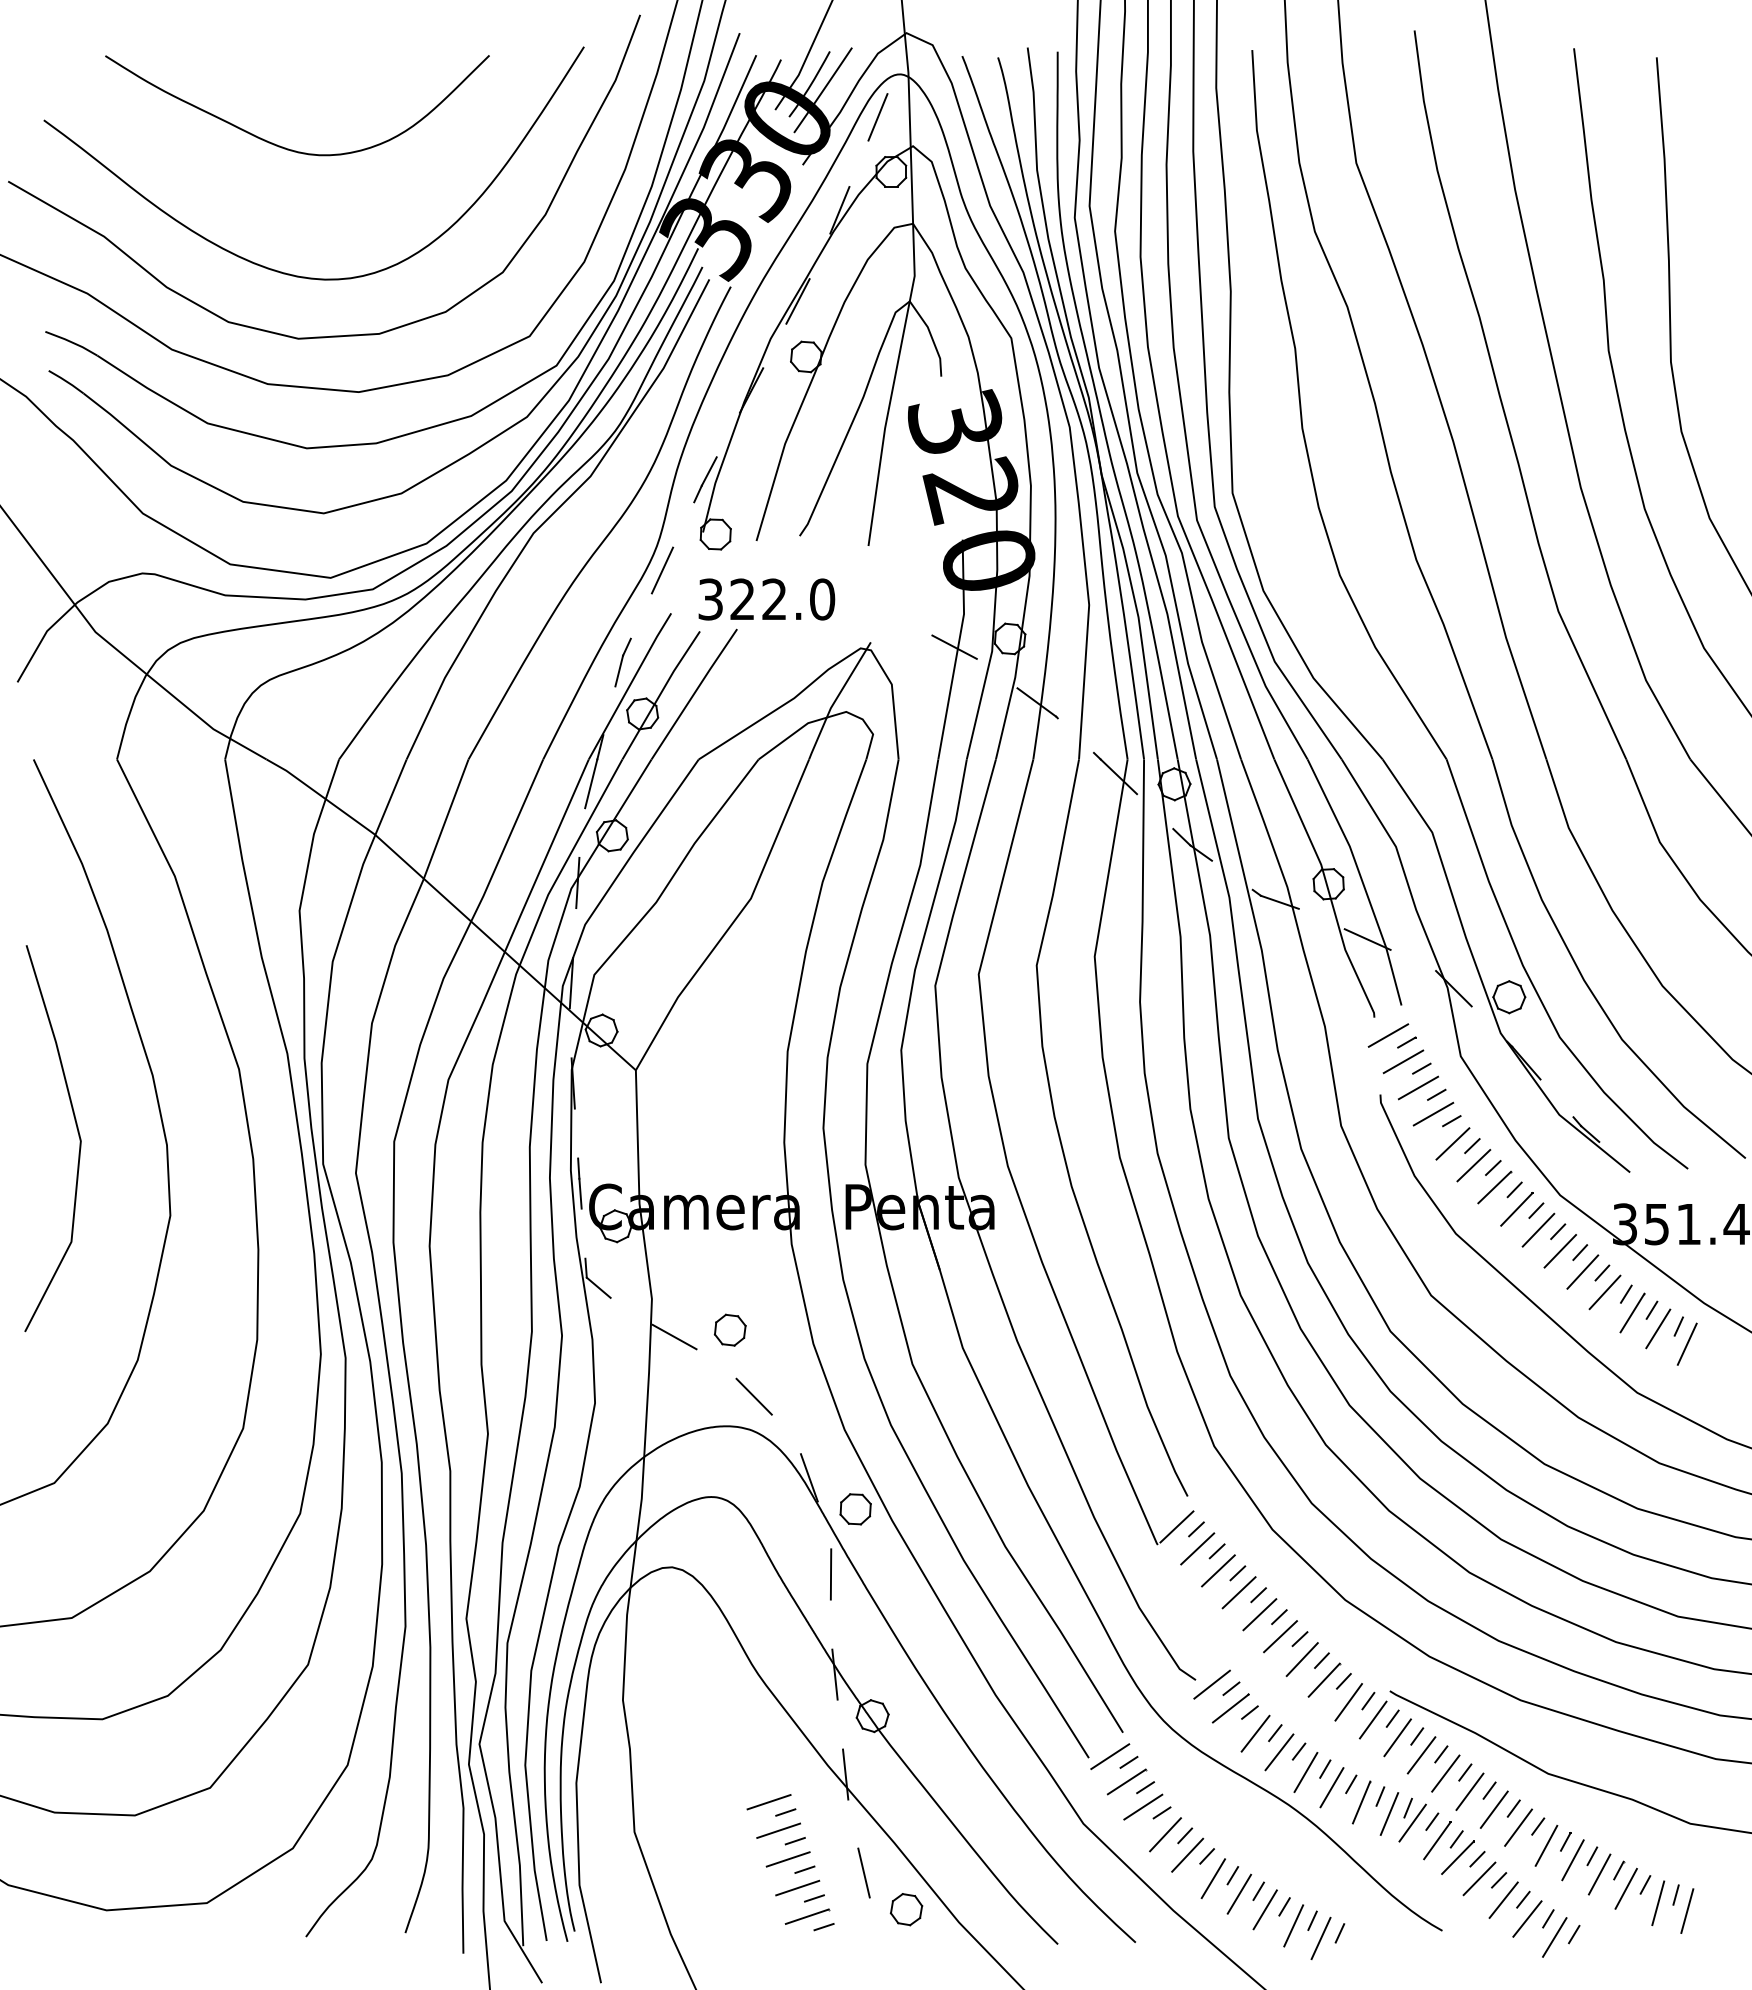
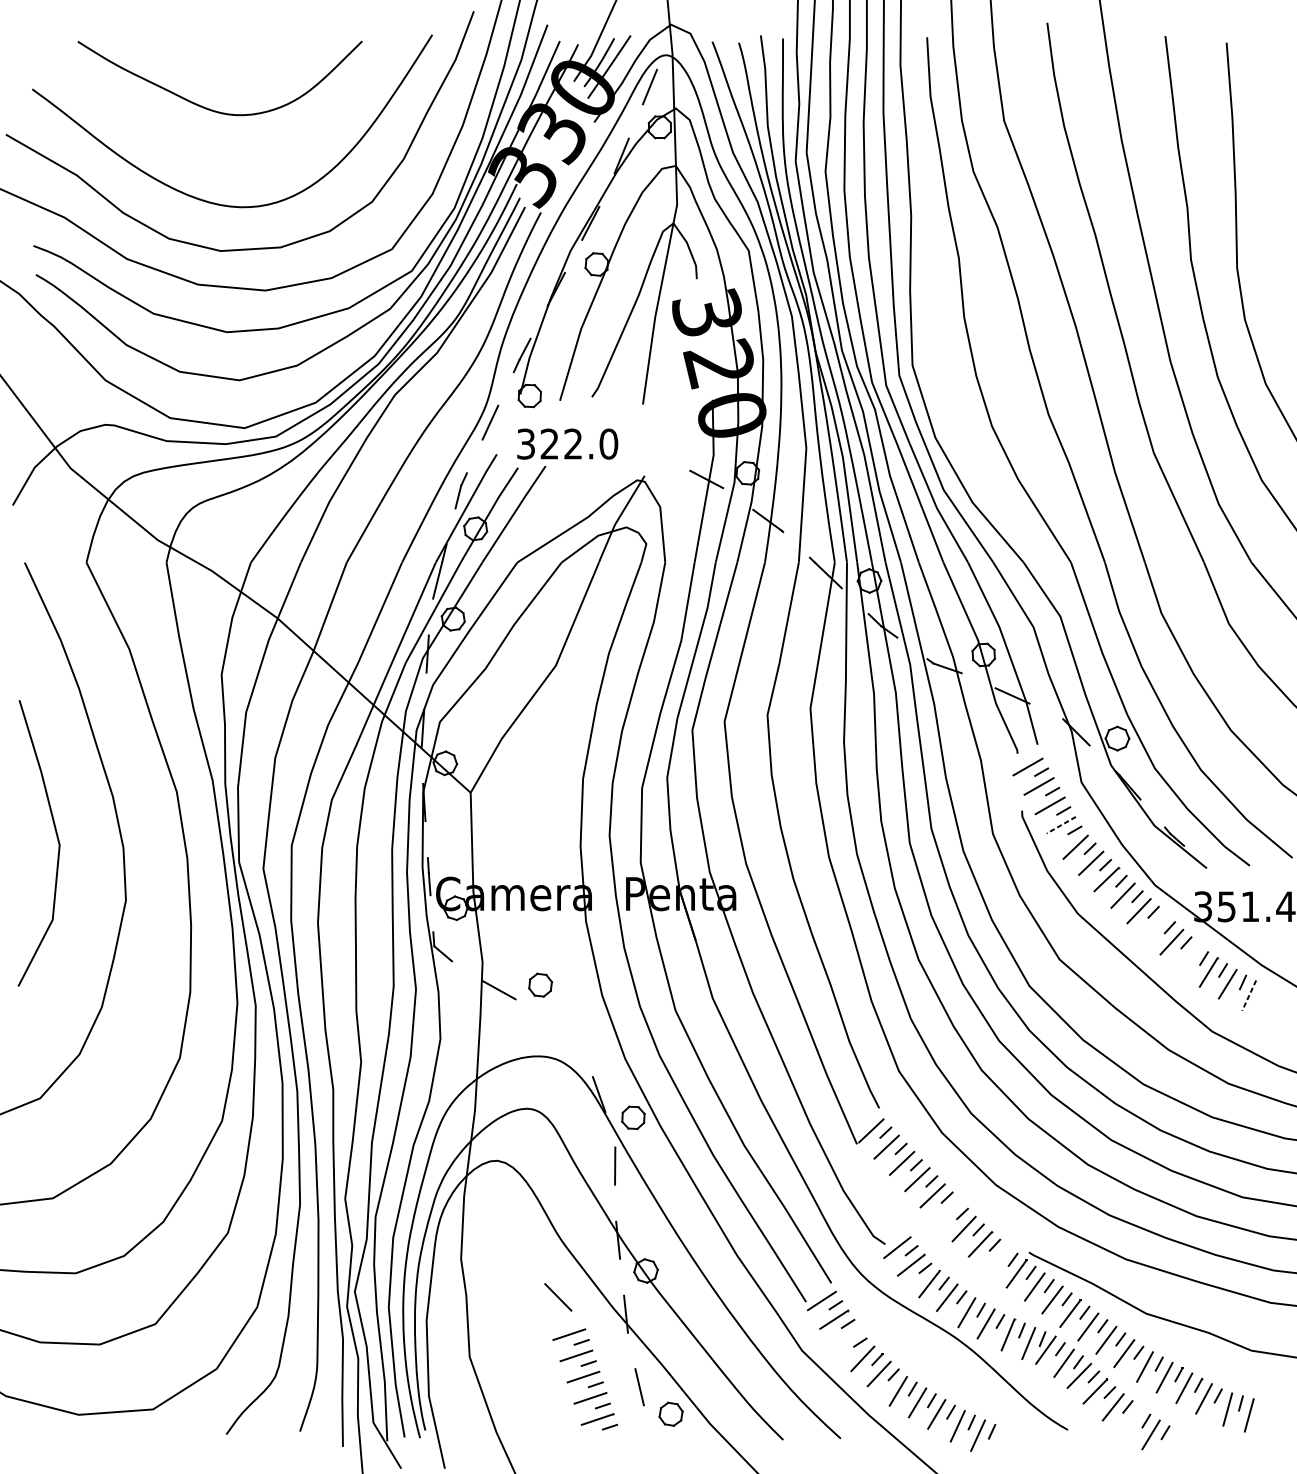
line: (1433, 1114) -> (1061, 825), solid -> dashed
line: (1560, 1251) -> (1155, 926), removed
line: (1604, 1292) -> (1187, 957), removed
line: (1687, 1344) -> (1249, 995), solid -> dashed
line: (753, 1396) -> (557, 1297), moved
line: (1280, 1636) -> (948, 1212), removed
line: (1348, 1702) -> (998, 1260), removed
line: (1143, 1806) -> (846, 1337), removed
line: (1527, 1918) -> (1130, 1420), removed

